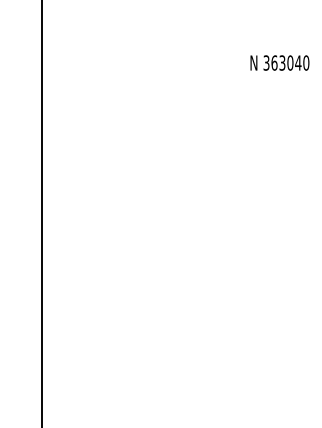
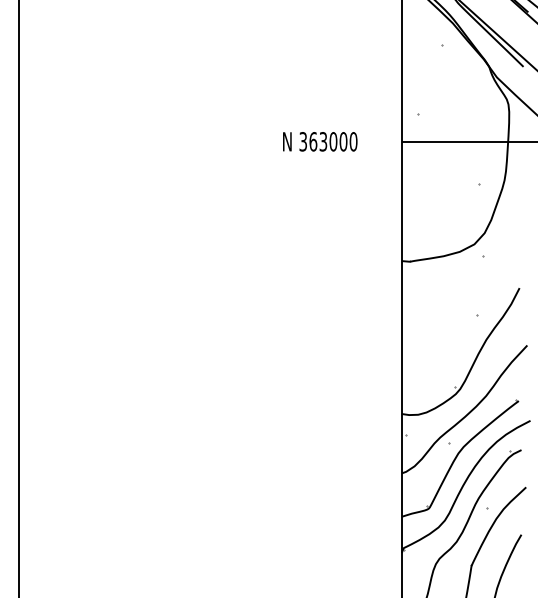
text: (298, 62) -> (343, 141), 363040 -> 363000

